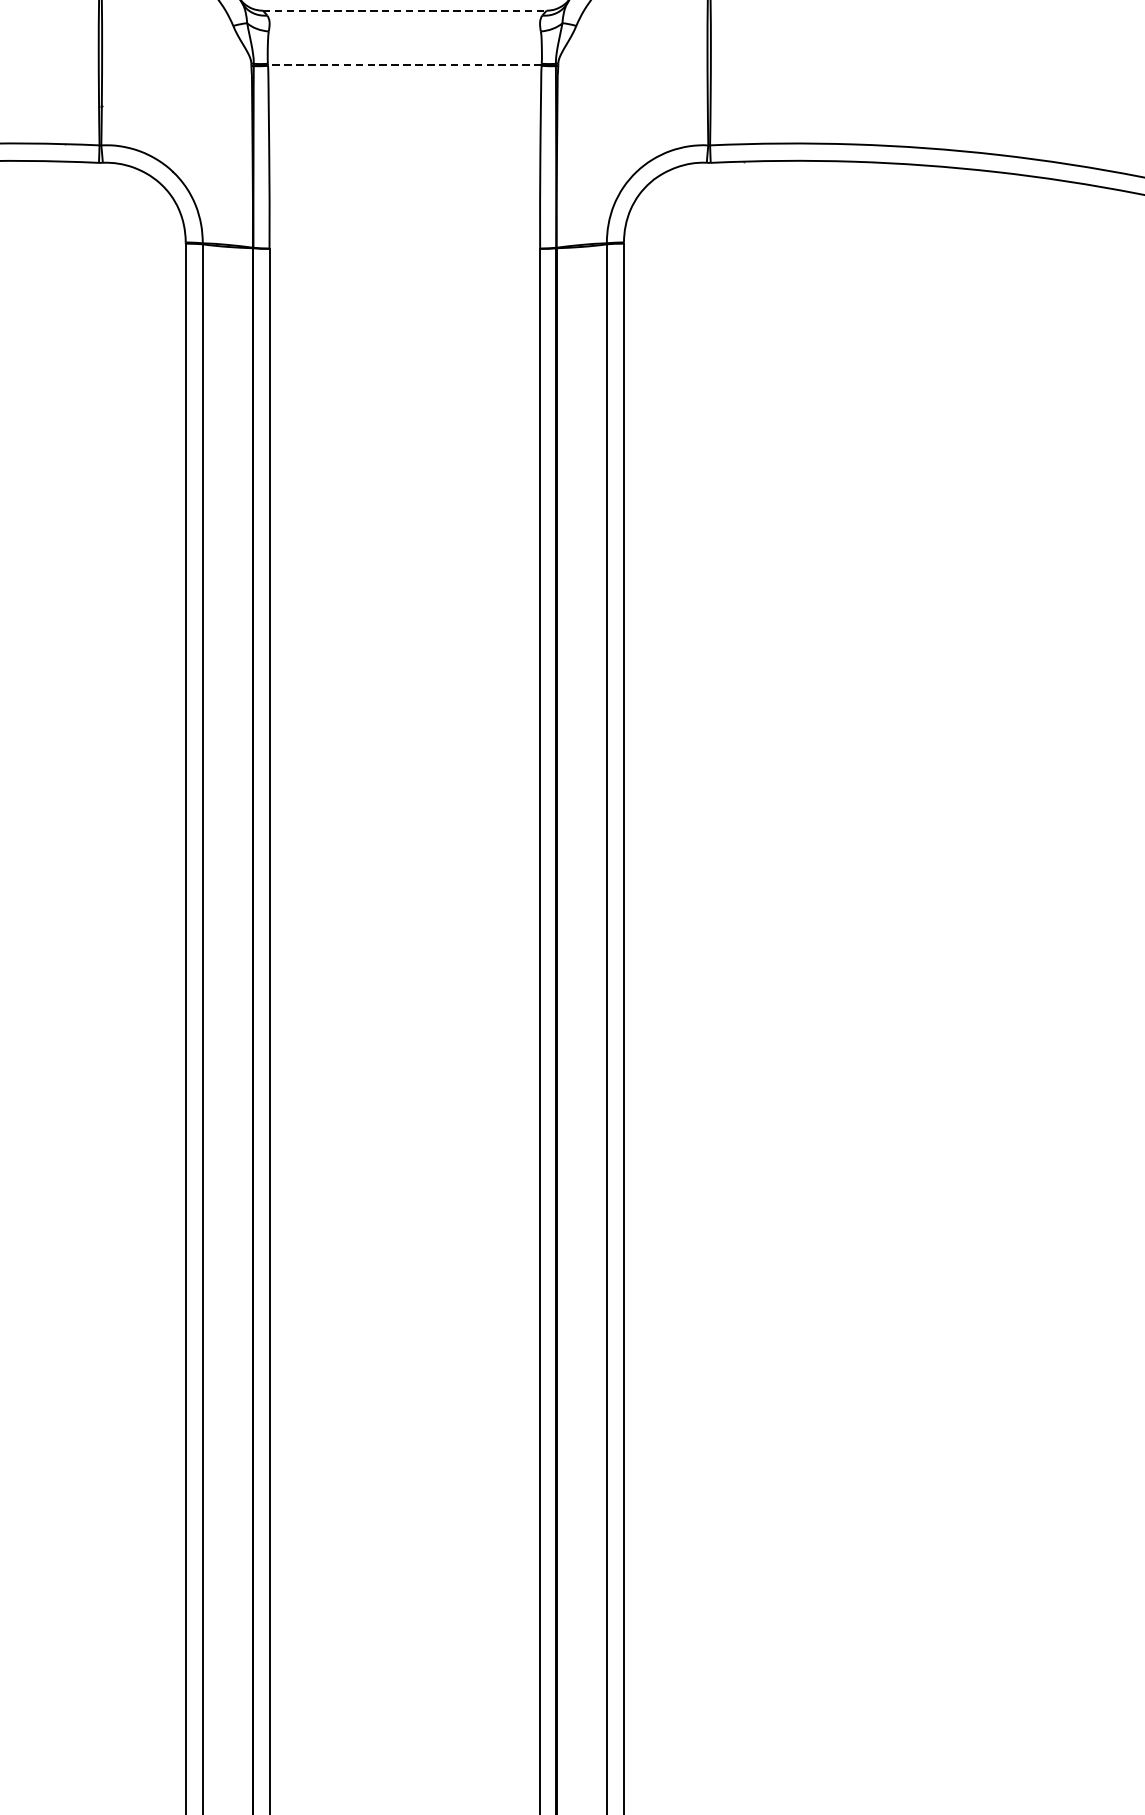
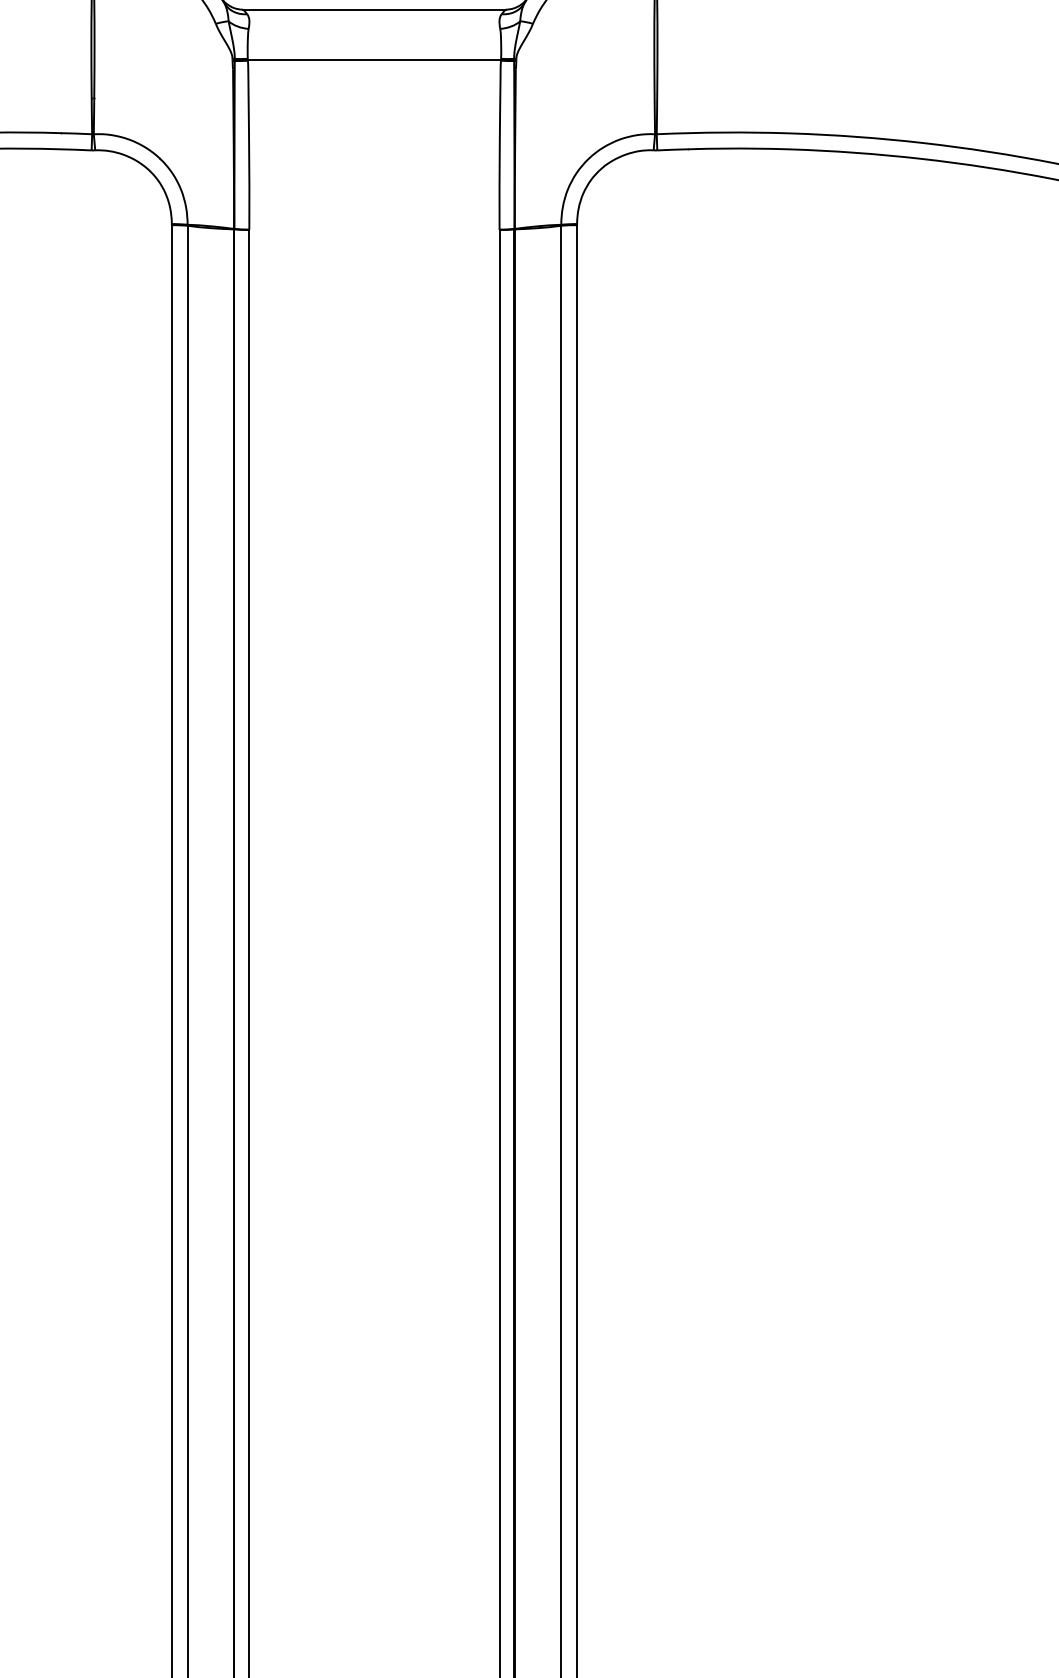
line: (404, 10) -> (374, 9), dashed -> solid
line: (404, 64) -> (374, 59), dashed -> solid

